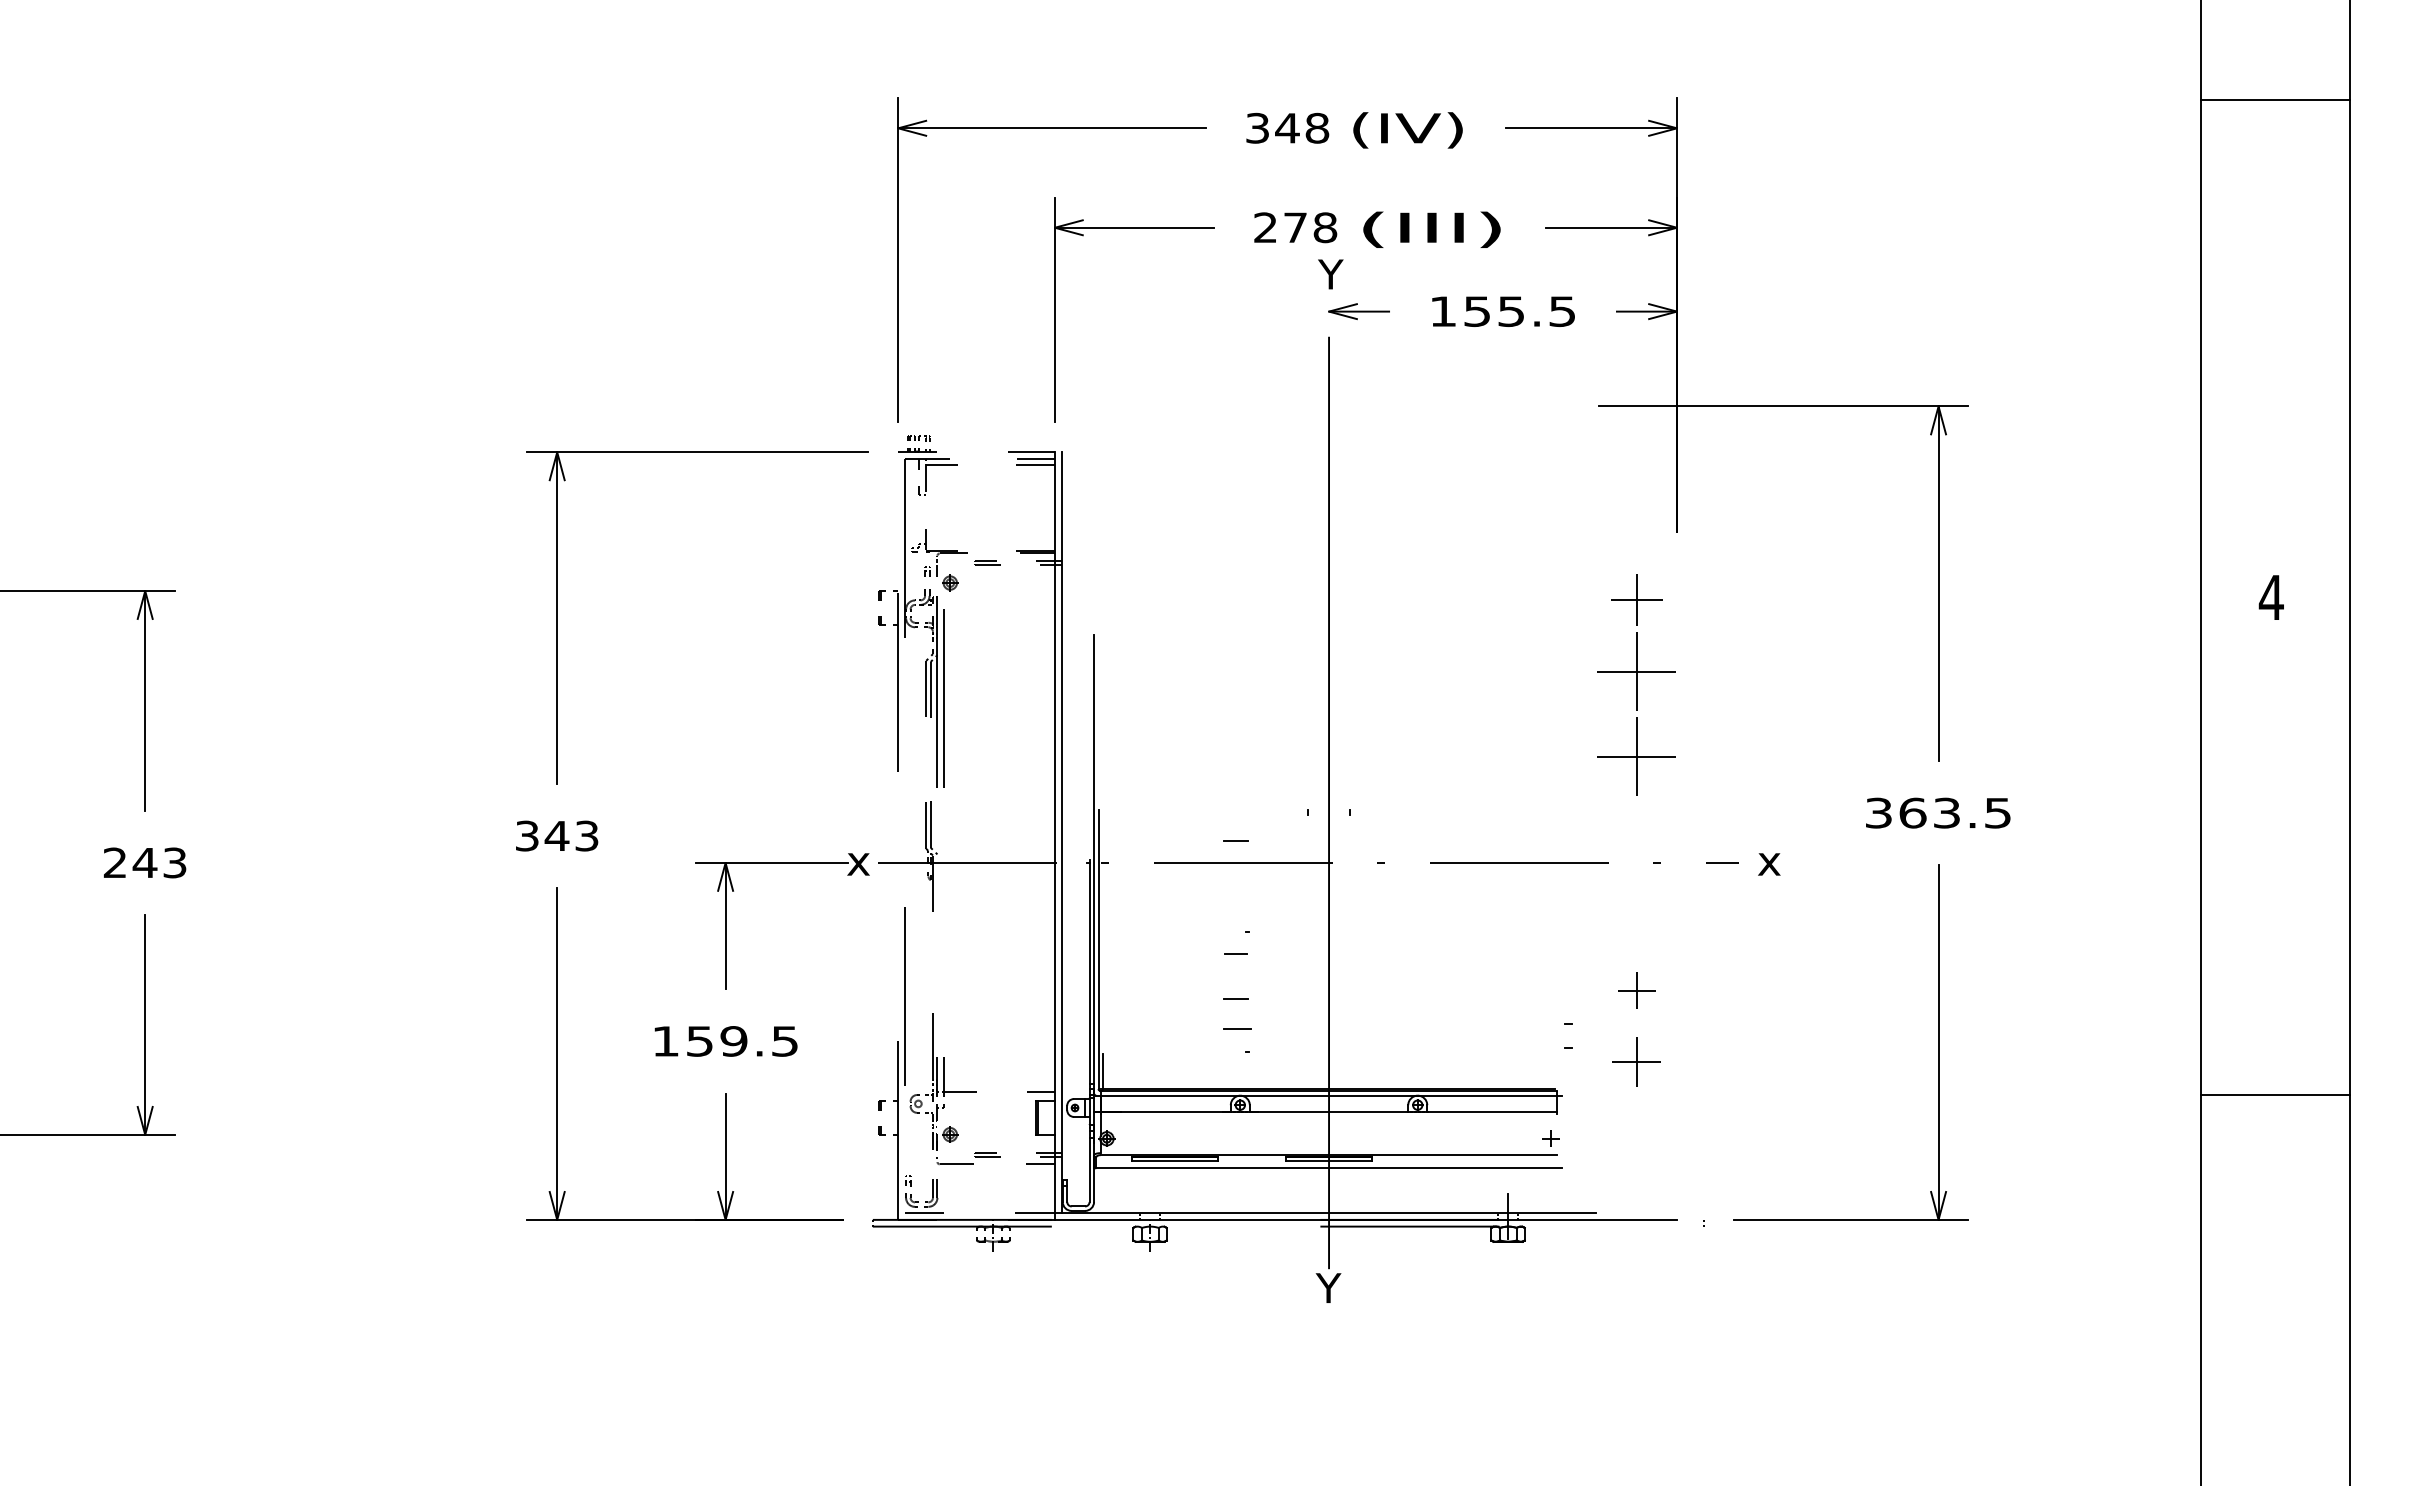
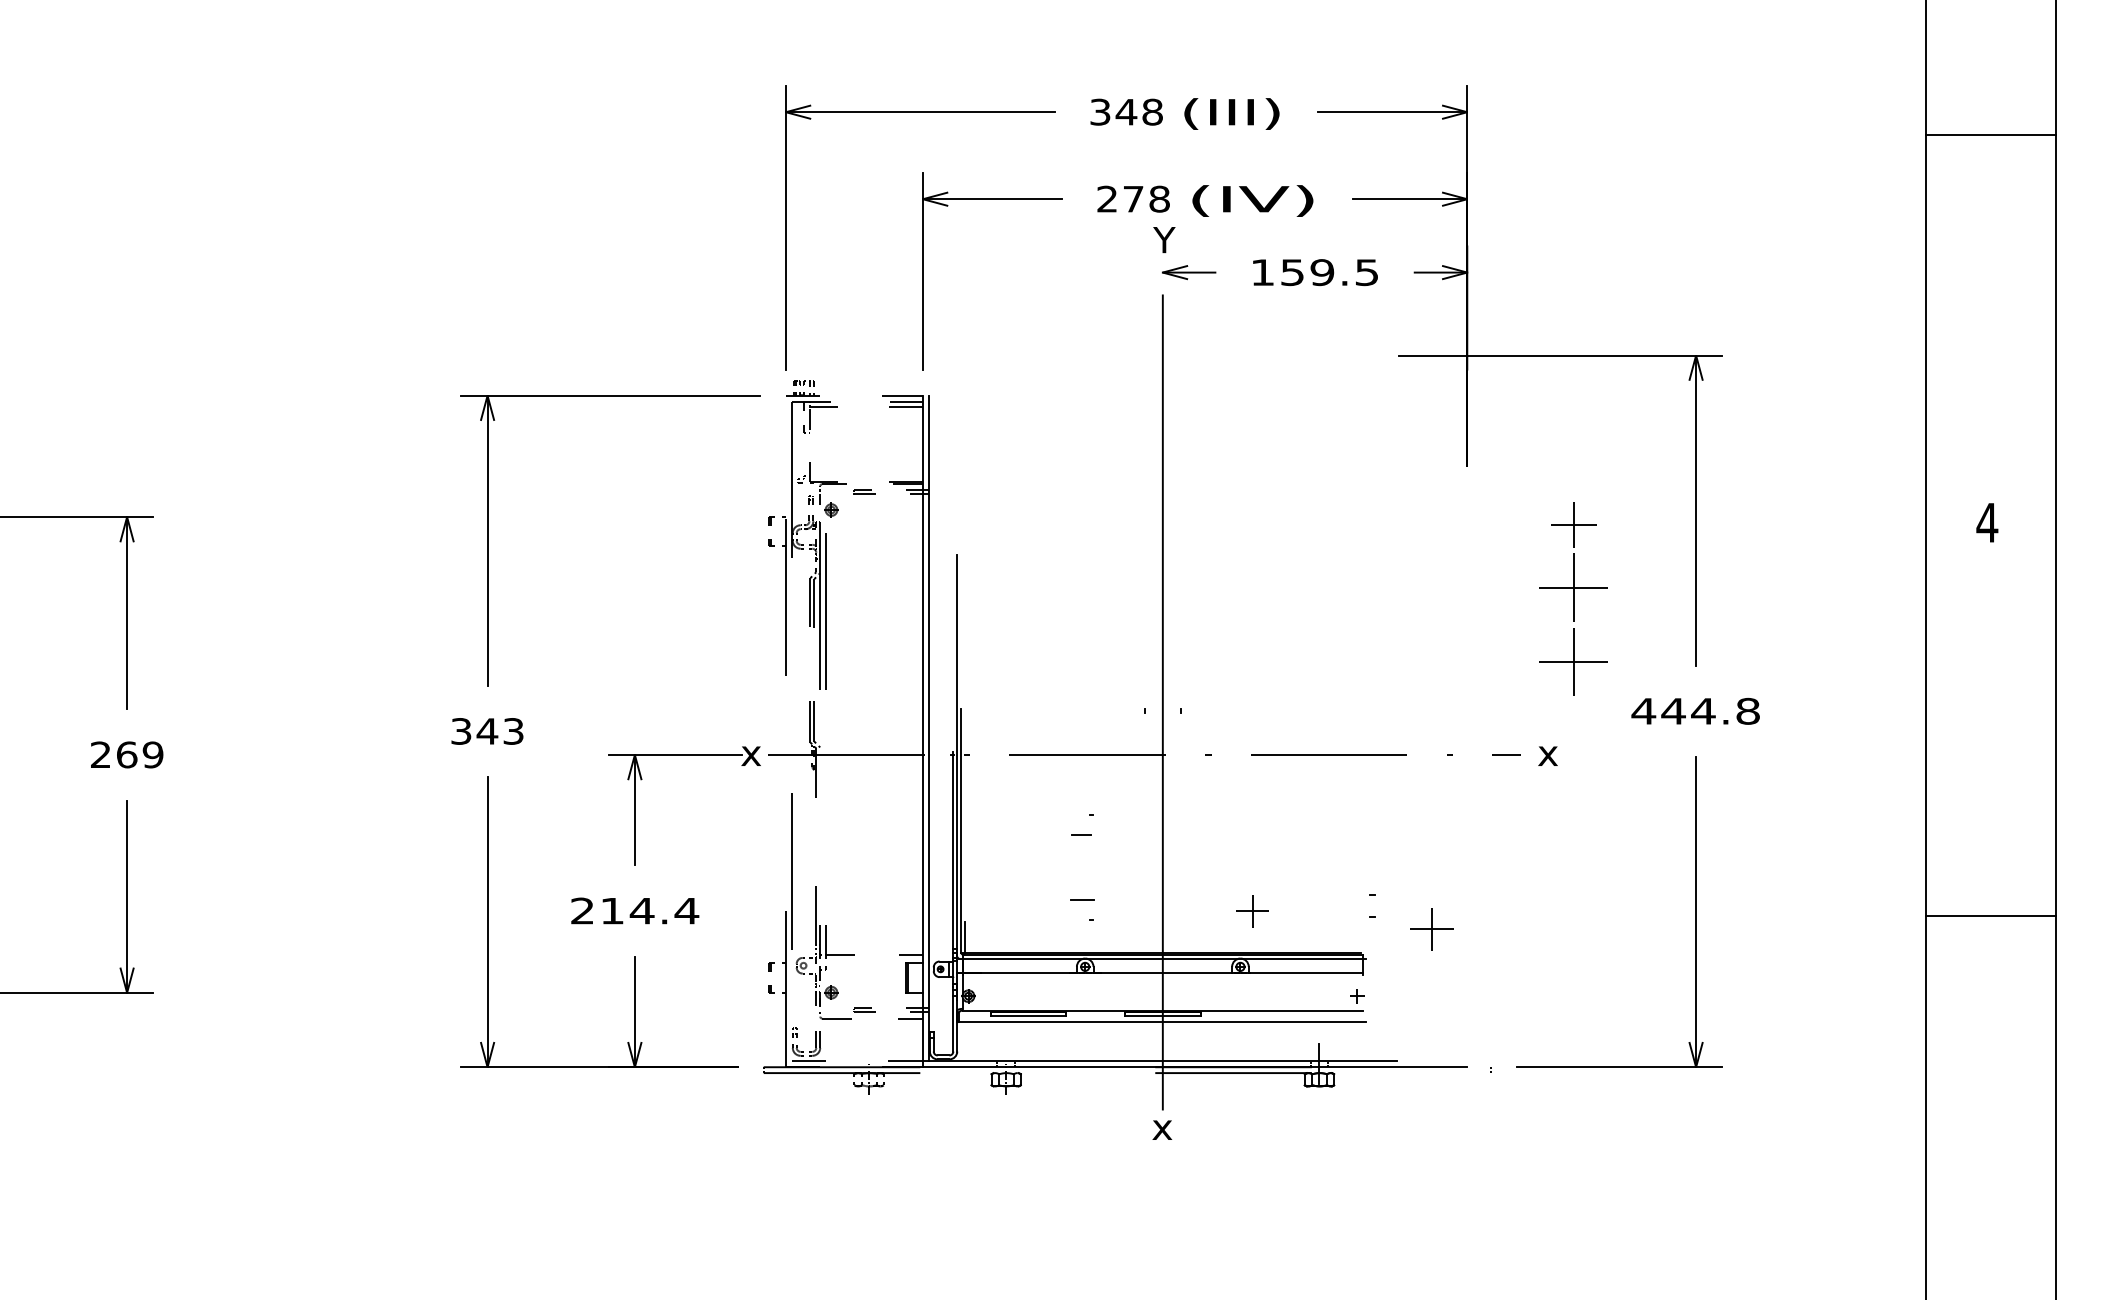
line: (2275, 100) -> (1990, 135), moved
text: (1407, 130) -> (1231, 114), (IV) -> (III)
text: (1431, 229) -> (1252, 200), (III) -> (IV)
text: (1511, 311) -> (1322, 272), 155.5 -> 159.5
part: (1636, 684) -> (1573, 598), moved
text: (1937, 812) -> (1695, 710), 363.5 -> 444.8
line: (1236, 840) -> (1081, 735), removed
text: (159, 862) -> (139, 754), 243 -> 269
part: (1636, 990) -> (1252, 911), moved
line: (1236, 999) -> (1081, 874), removed
text: (726, 1041) -> (635, 911), 159.5 -> 214.4
line: (2275, 1094) -> (1990, 915), moved
text: (1328, 1287) -> (1162, 1126), Y -> x

